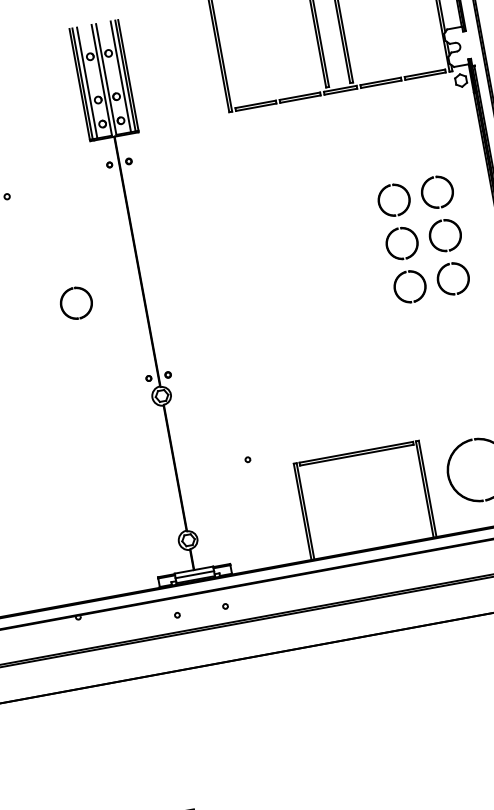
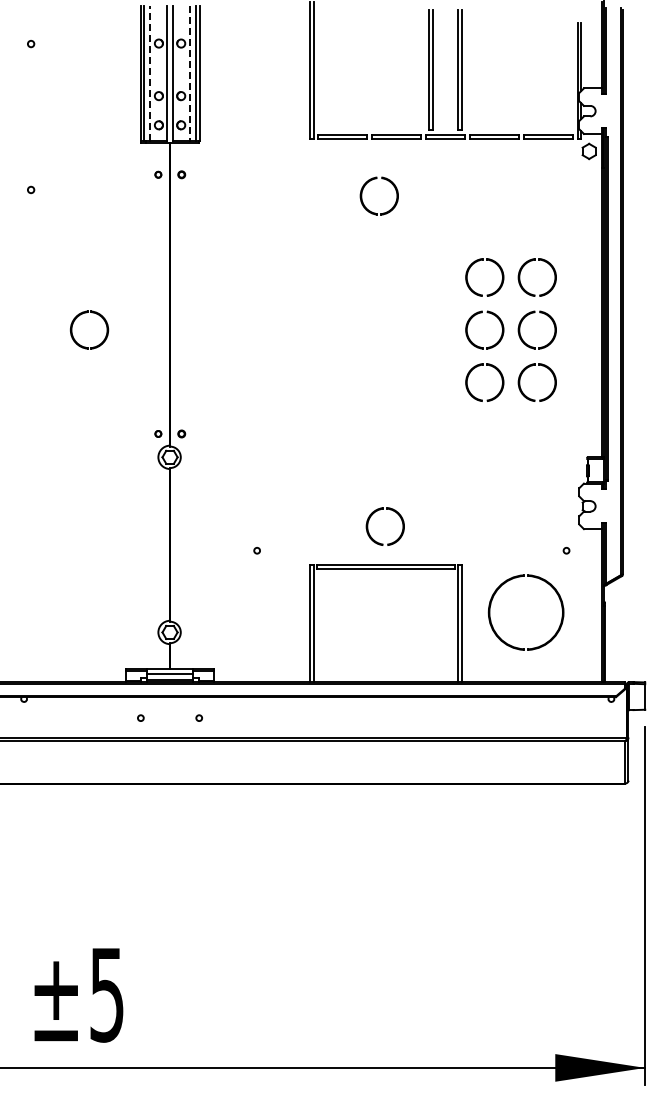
line: (121, 77) -> (190, 74), solid -> dashed
line: (87, 82) -> (149, 73), solid -> dashed
part: (284, 139) -> (369, 182), added
part: (335, 422) -> (368, 526), added

